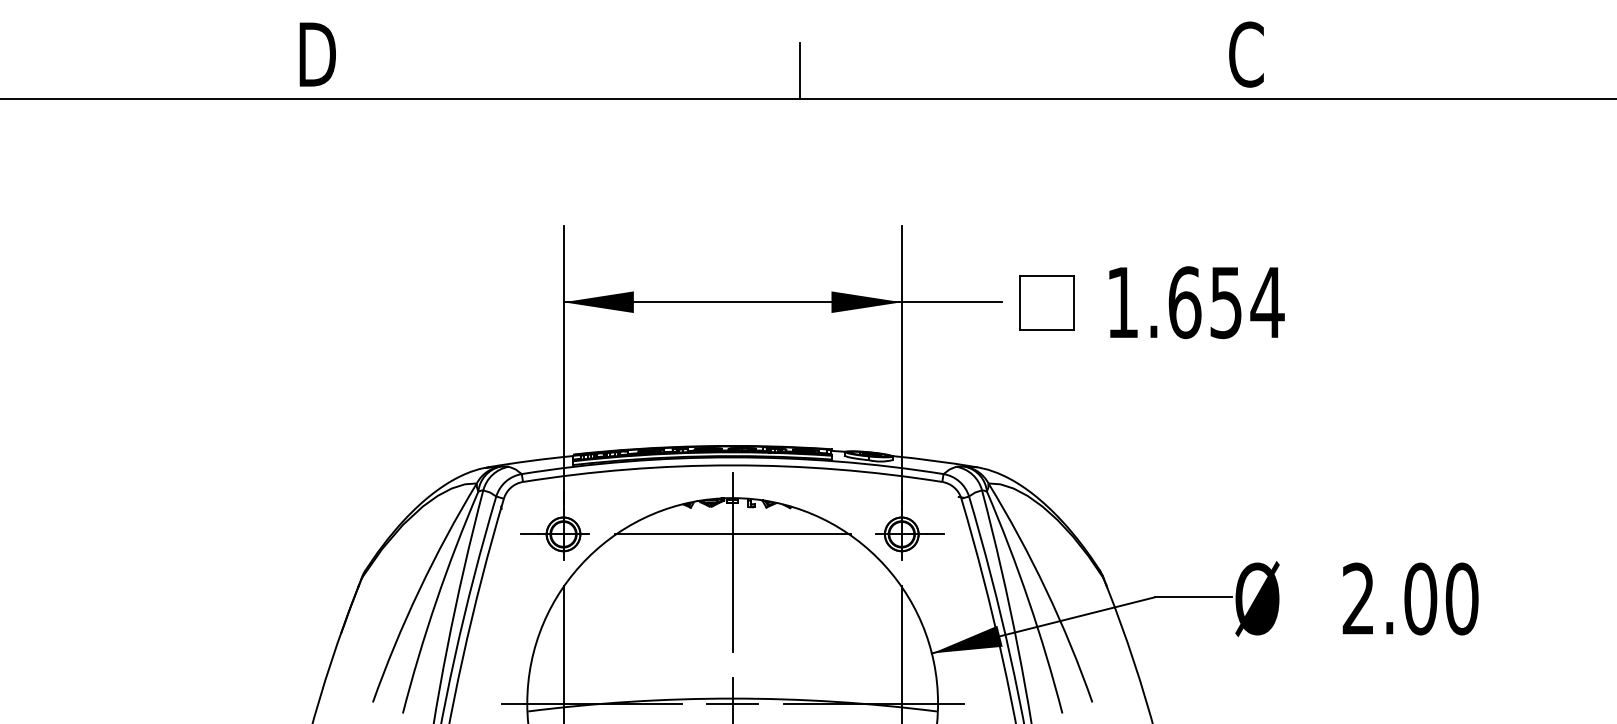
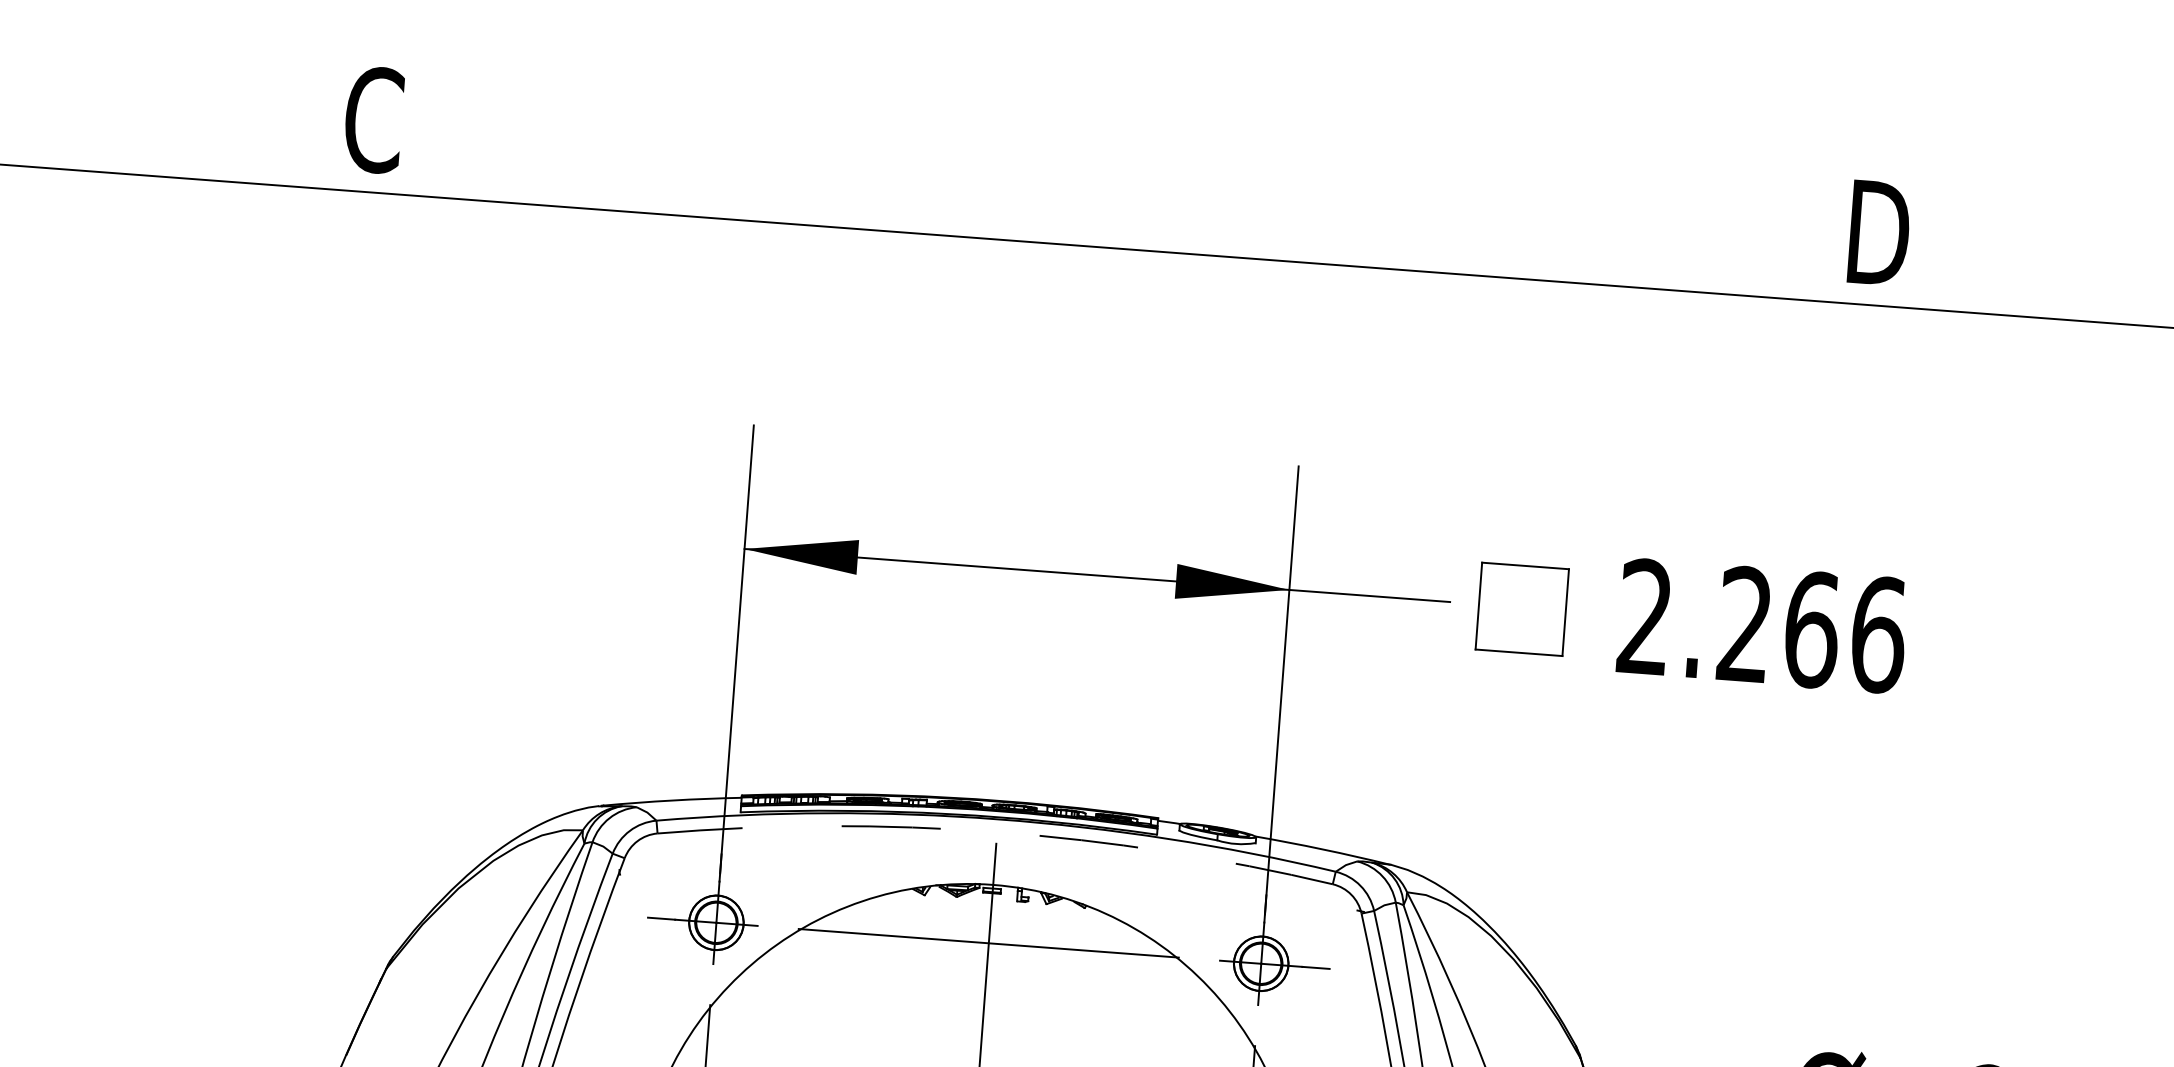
text: (316, 54) -> (376, 120), D -> C
text: (1248, 54) -> (1877, 232), C -> D
line: (800, 71) -> (1154, 206), removed
text: (1195, 302) -> (1762, 625), 1.654 -> 2.266
arc: (732, 465) -> (996, 832), solid -> dashed

